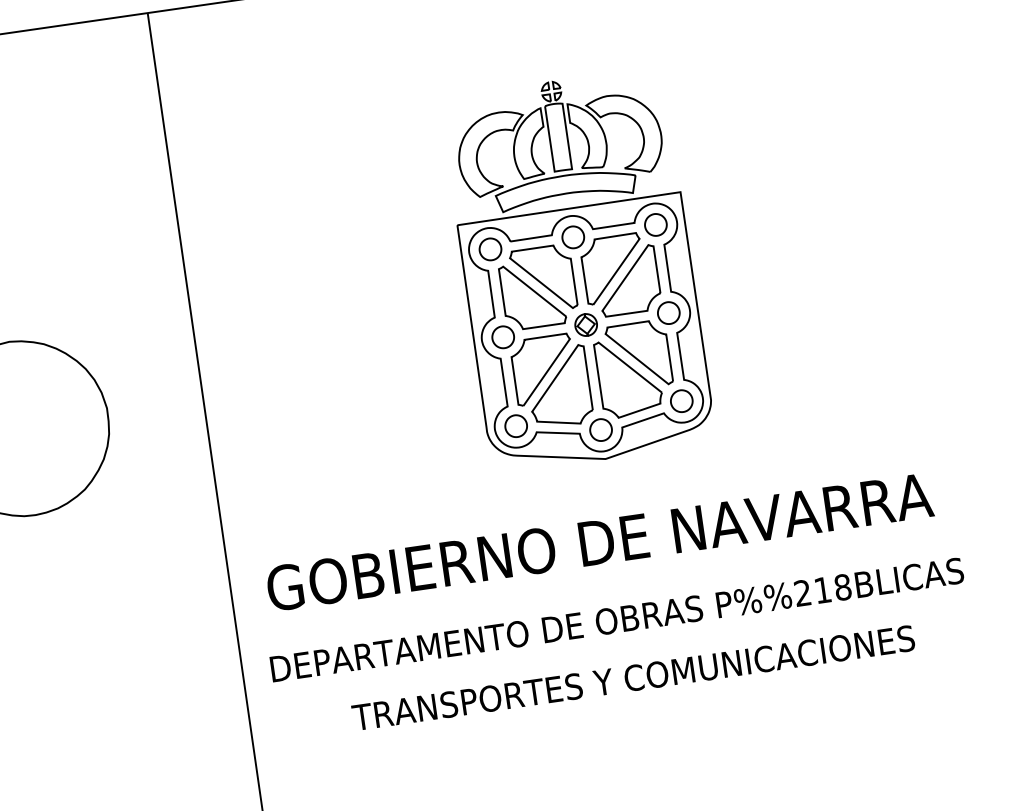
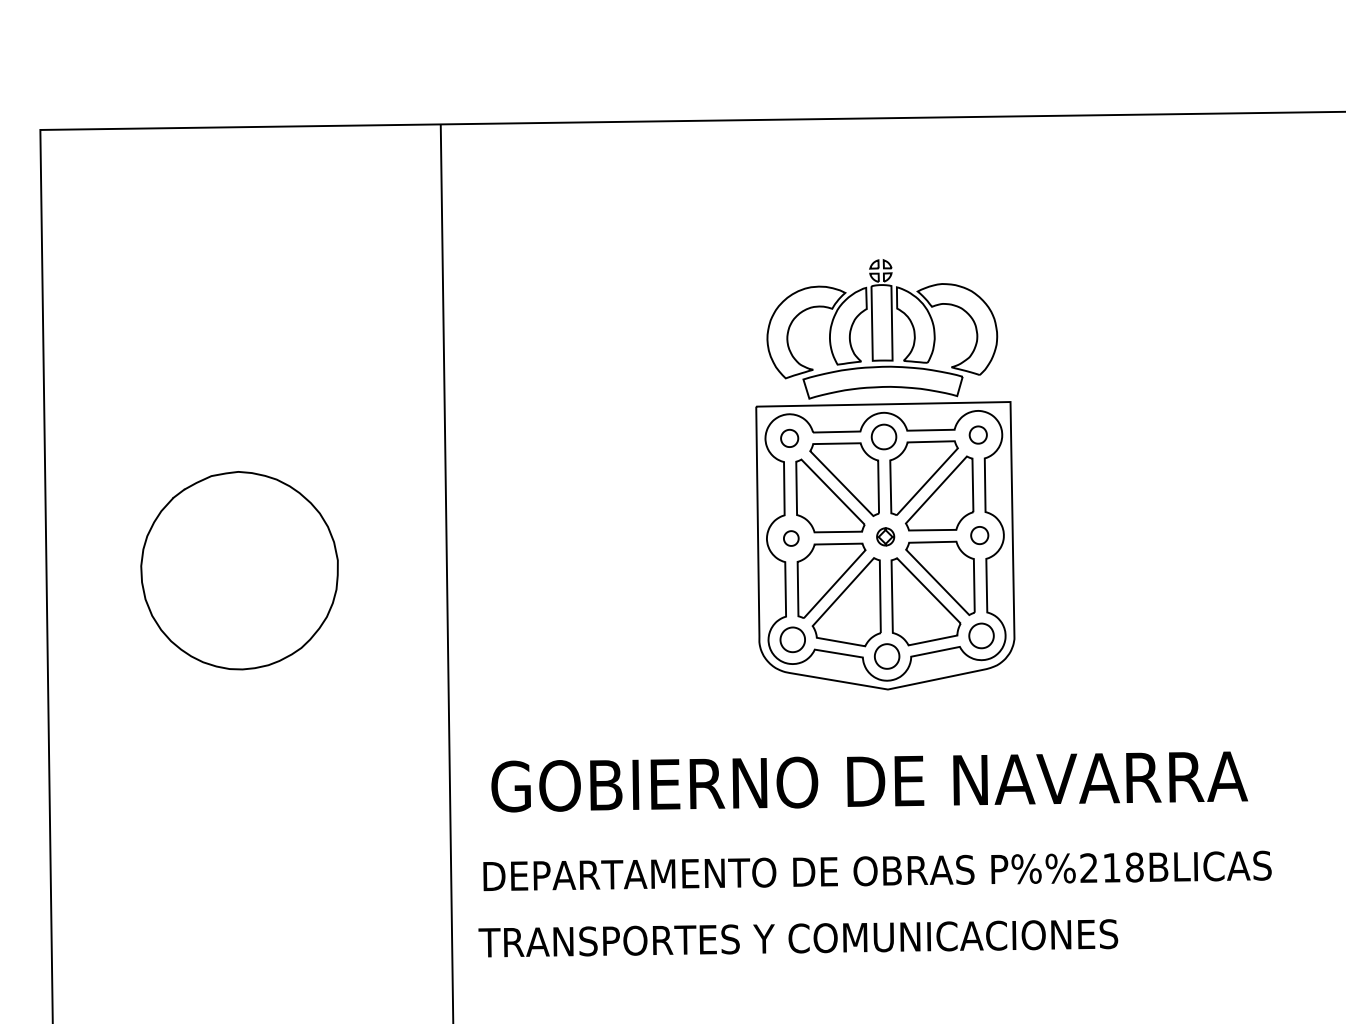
part: (656, 224) -> (978, 434), size x0.7
part: (490, 249) -> (789, 438), size x0.7
part: (668, 313) -> (979, 535), size x0.7
part: (585, 324) -> (885, 536), size x0.7
part: (503, 337) -> (791, 538), size x0.6
text: (633, 678) -> (798, 938), moved

